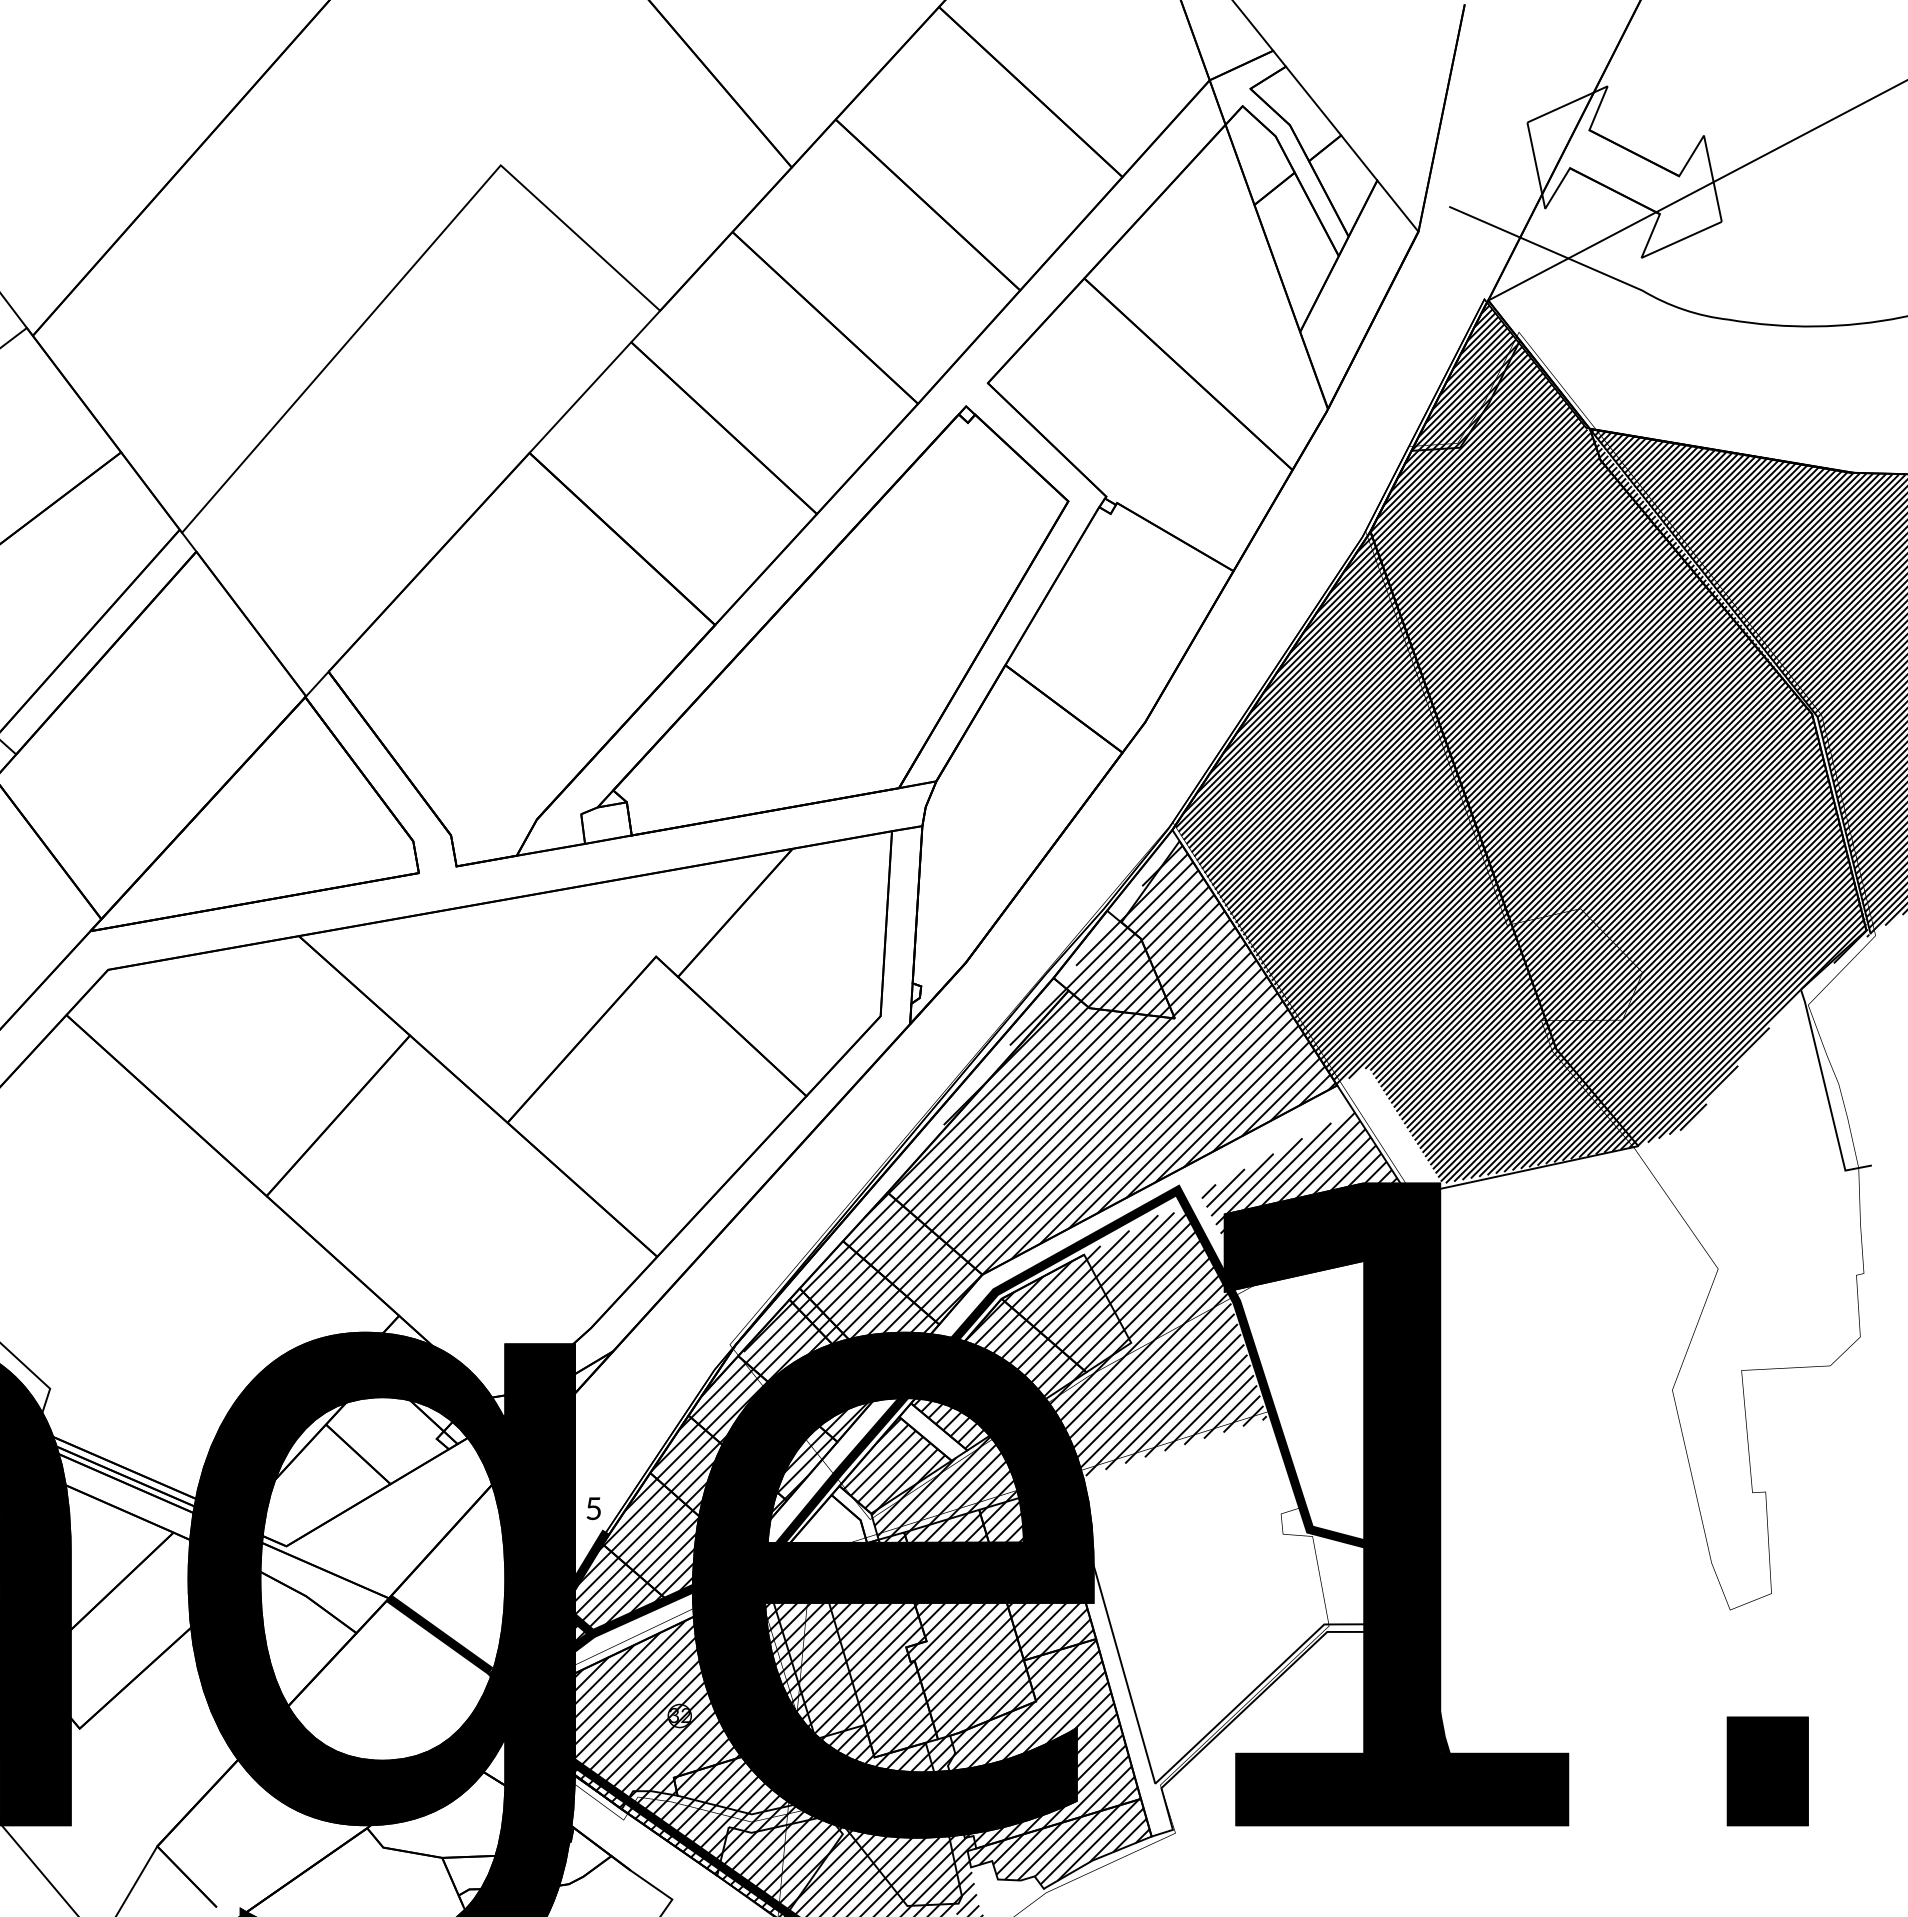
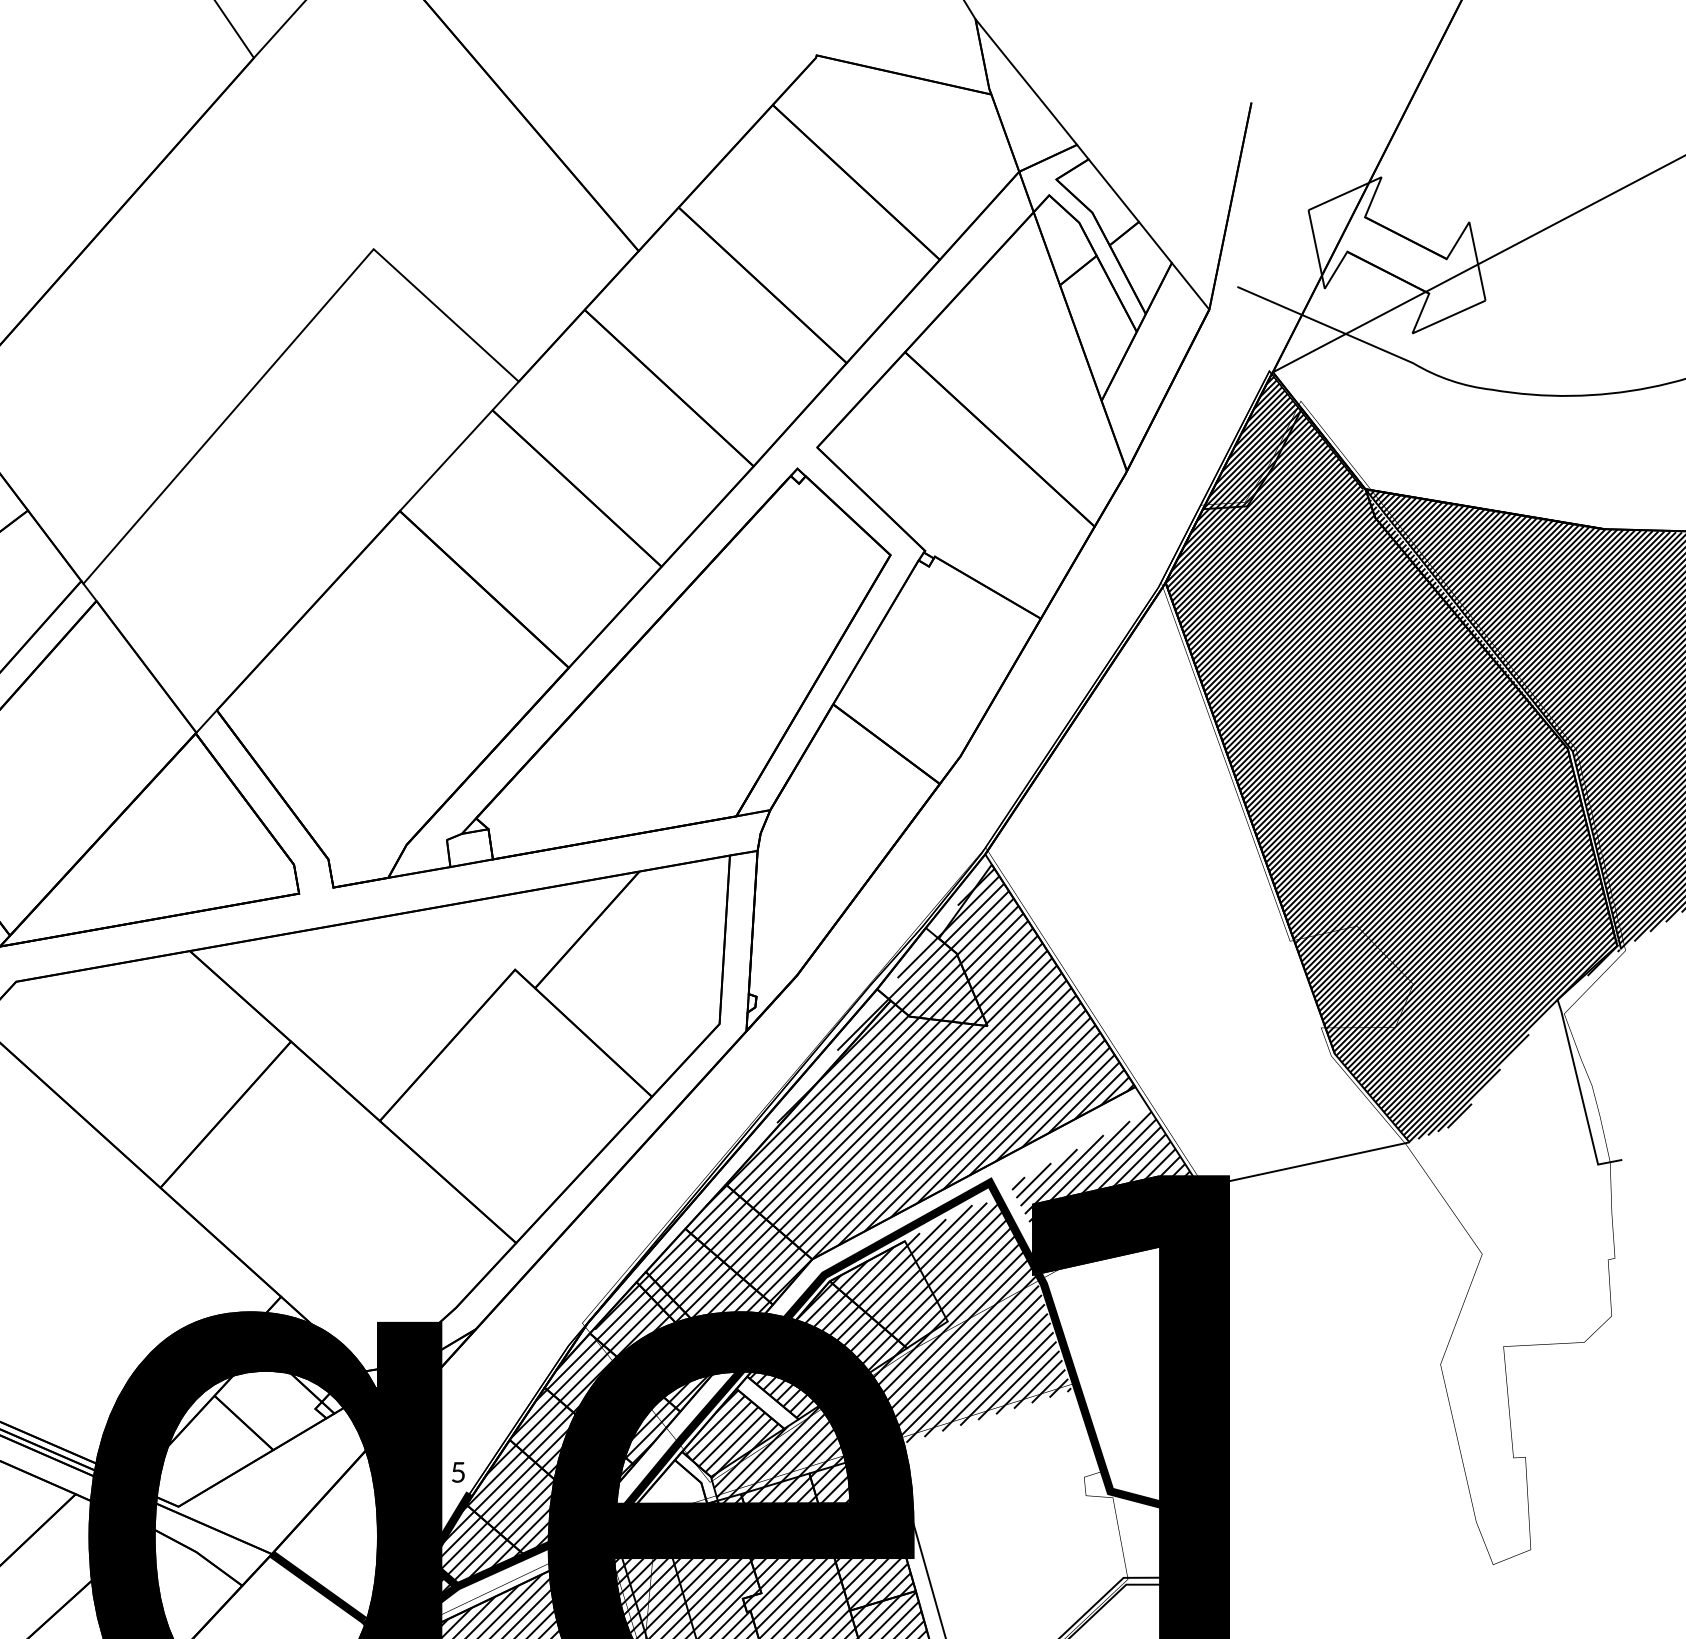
hatch: (1407, 857) -> (1199, 879), removed

